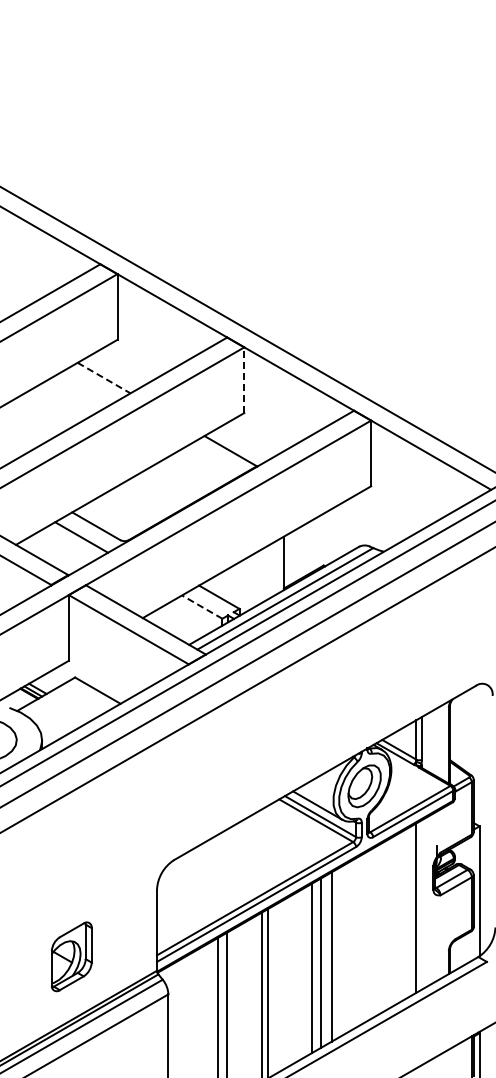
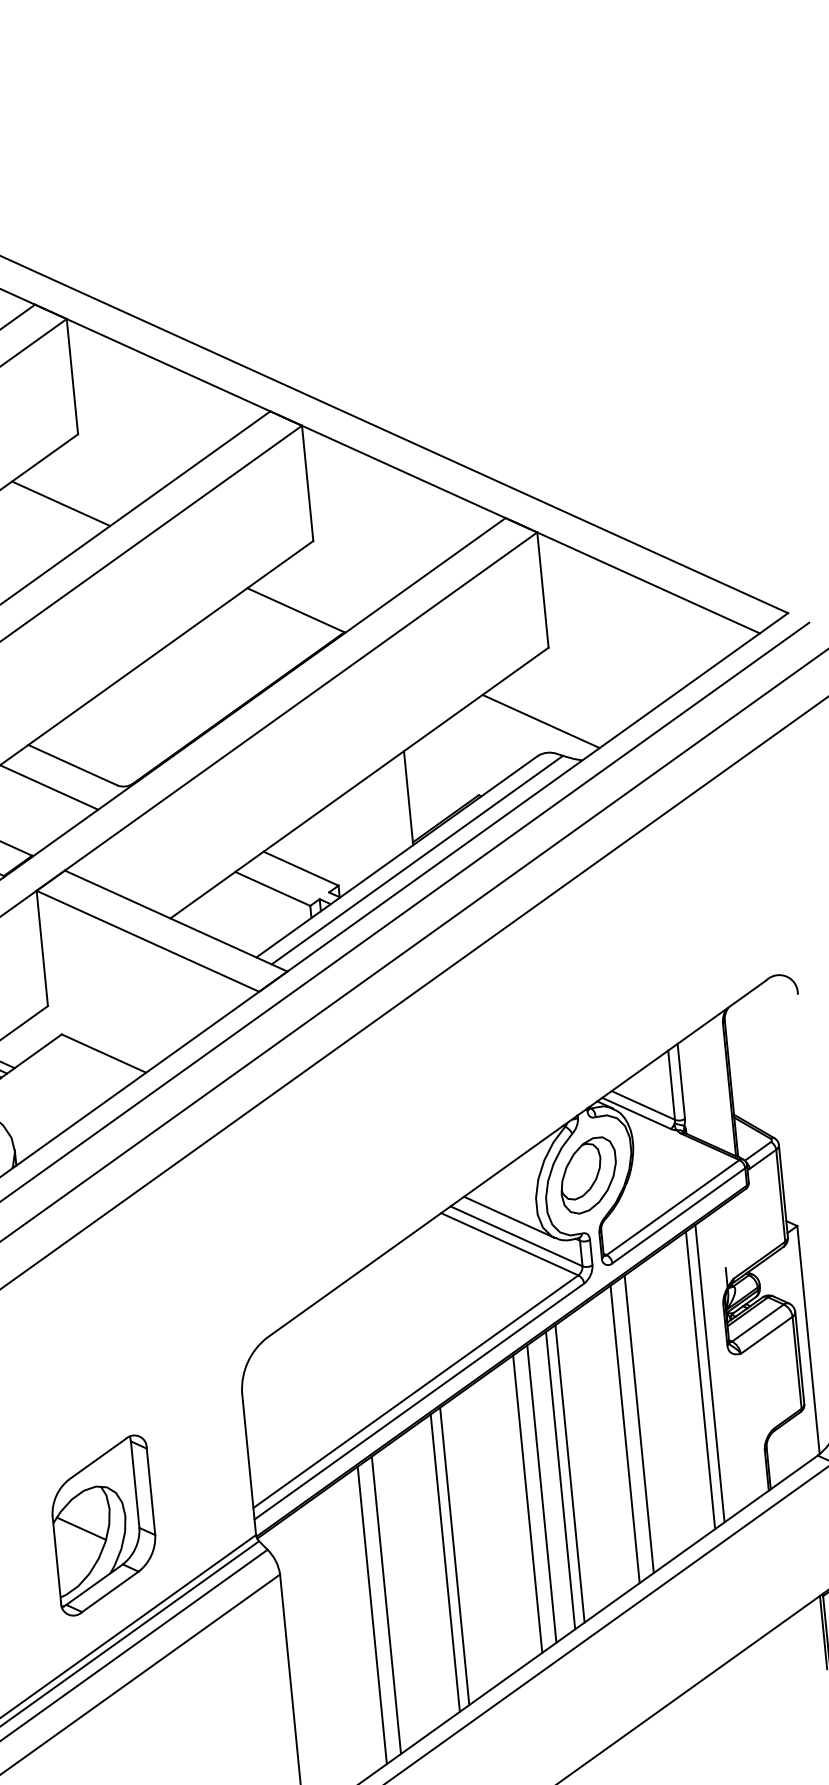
line: (104, 378) -> (61, 504), dashed -> solid
line: (244, 380) -> (308, 483), dashed -> solid
line: (362, 527) -> (540, 721), added
line: (201, 606) -> (271, 887), dashed -> solid
line: (422, 904) -> (710, 1373), added
line: (379, 929) -> (639, 1424), added
line: (370, 934) -> (624, 1434), added
line: (337, 953) -> (569, 1473), added
part: (71, 956) -> (103, 1524), size x1.43

